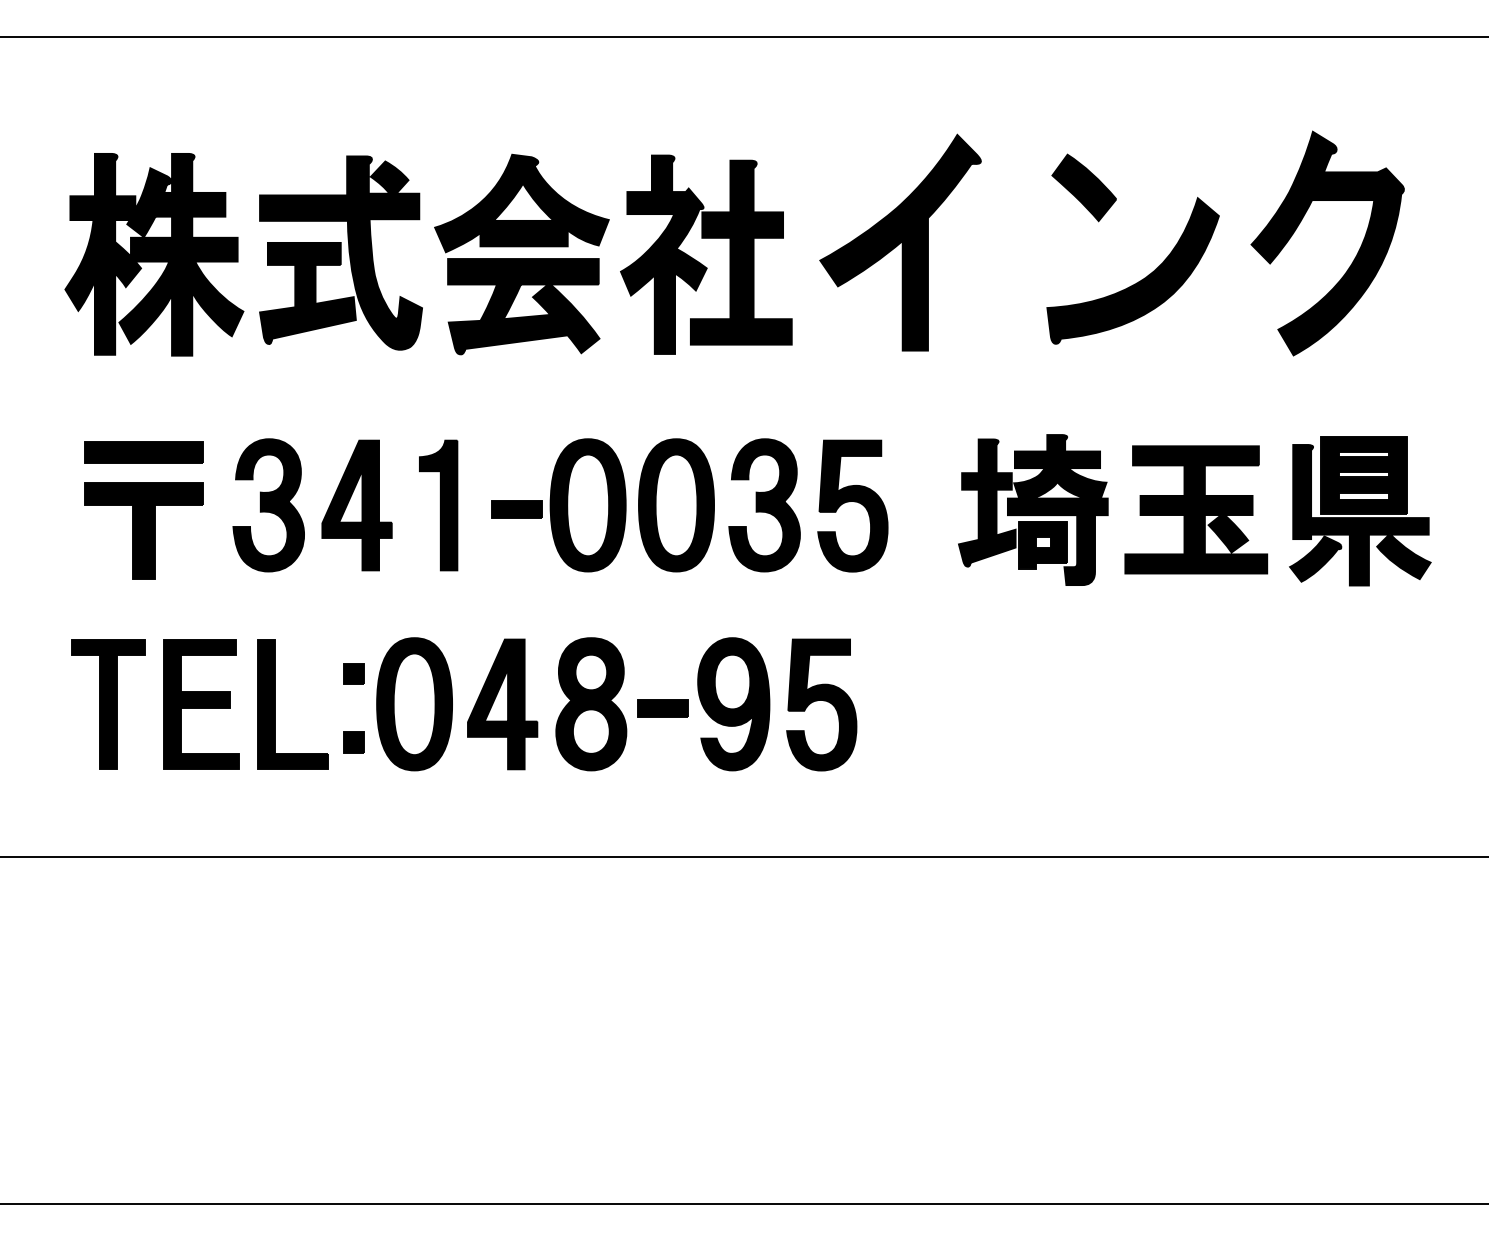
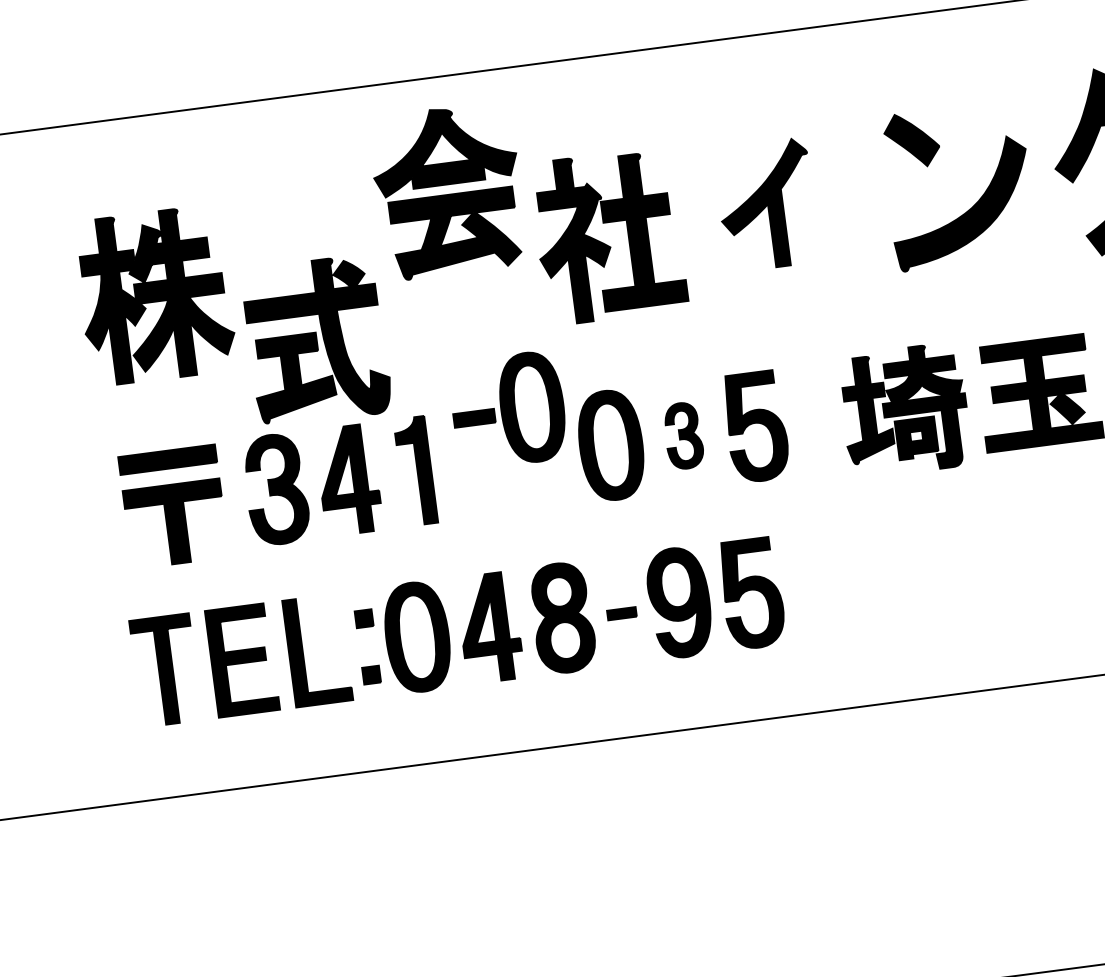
part: (900, 242) -> (766, 205), size x0.7
part: (340, 252) -> (316, 340), moved
part: (521, 254) -> (448, 191), moved
part: (558, 505) -> (508, 410), moved
part: (764, 505) -> (683, 436), size x0.6
part: (662, 708) -> (621, 613), size x0.7

